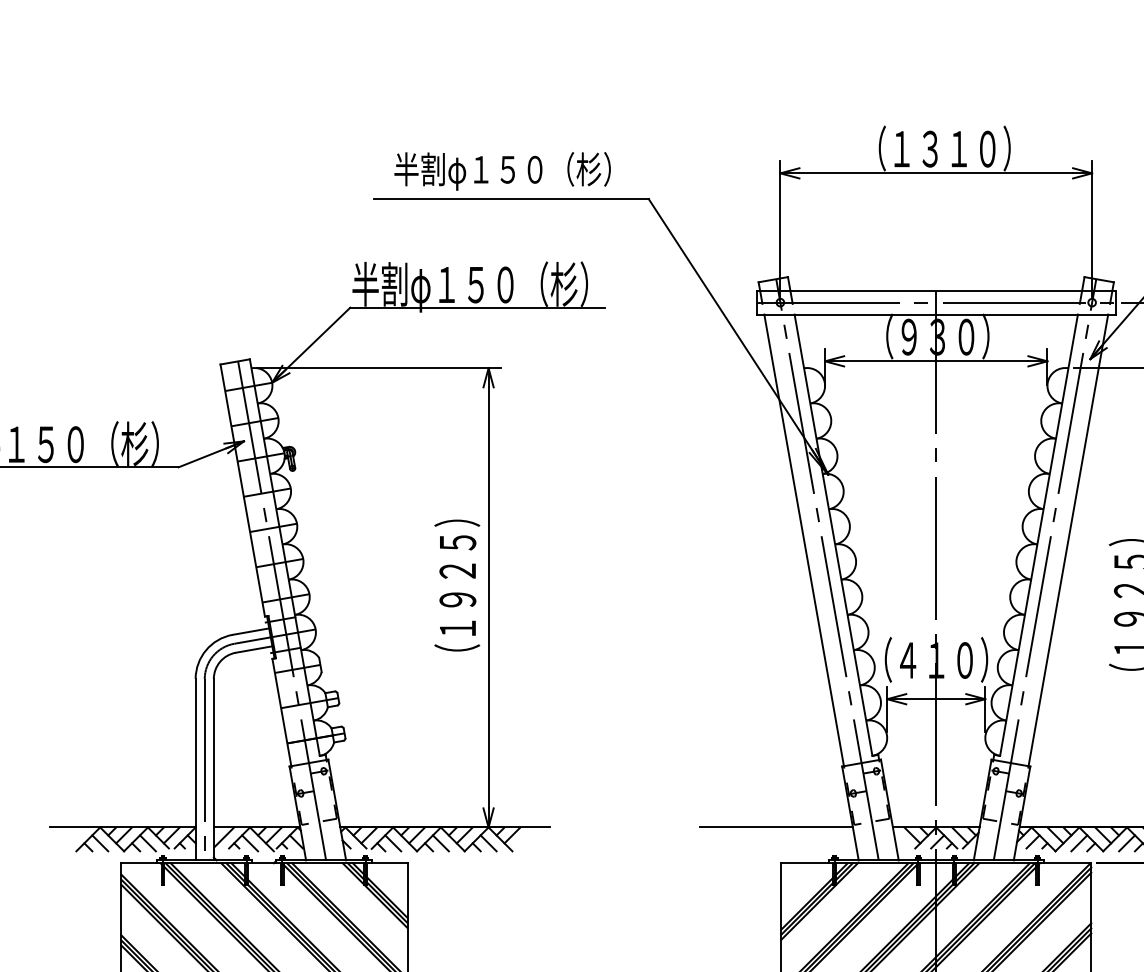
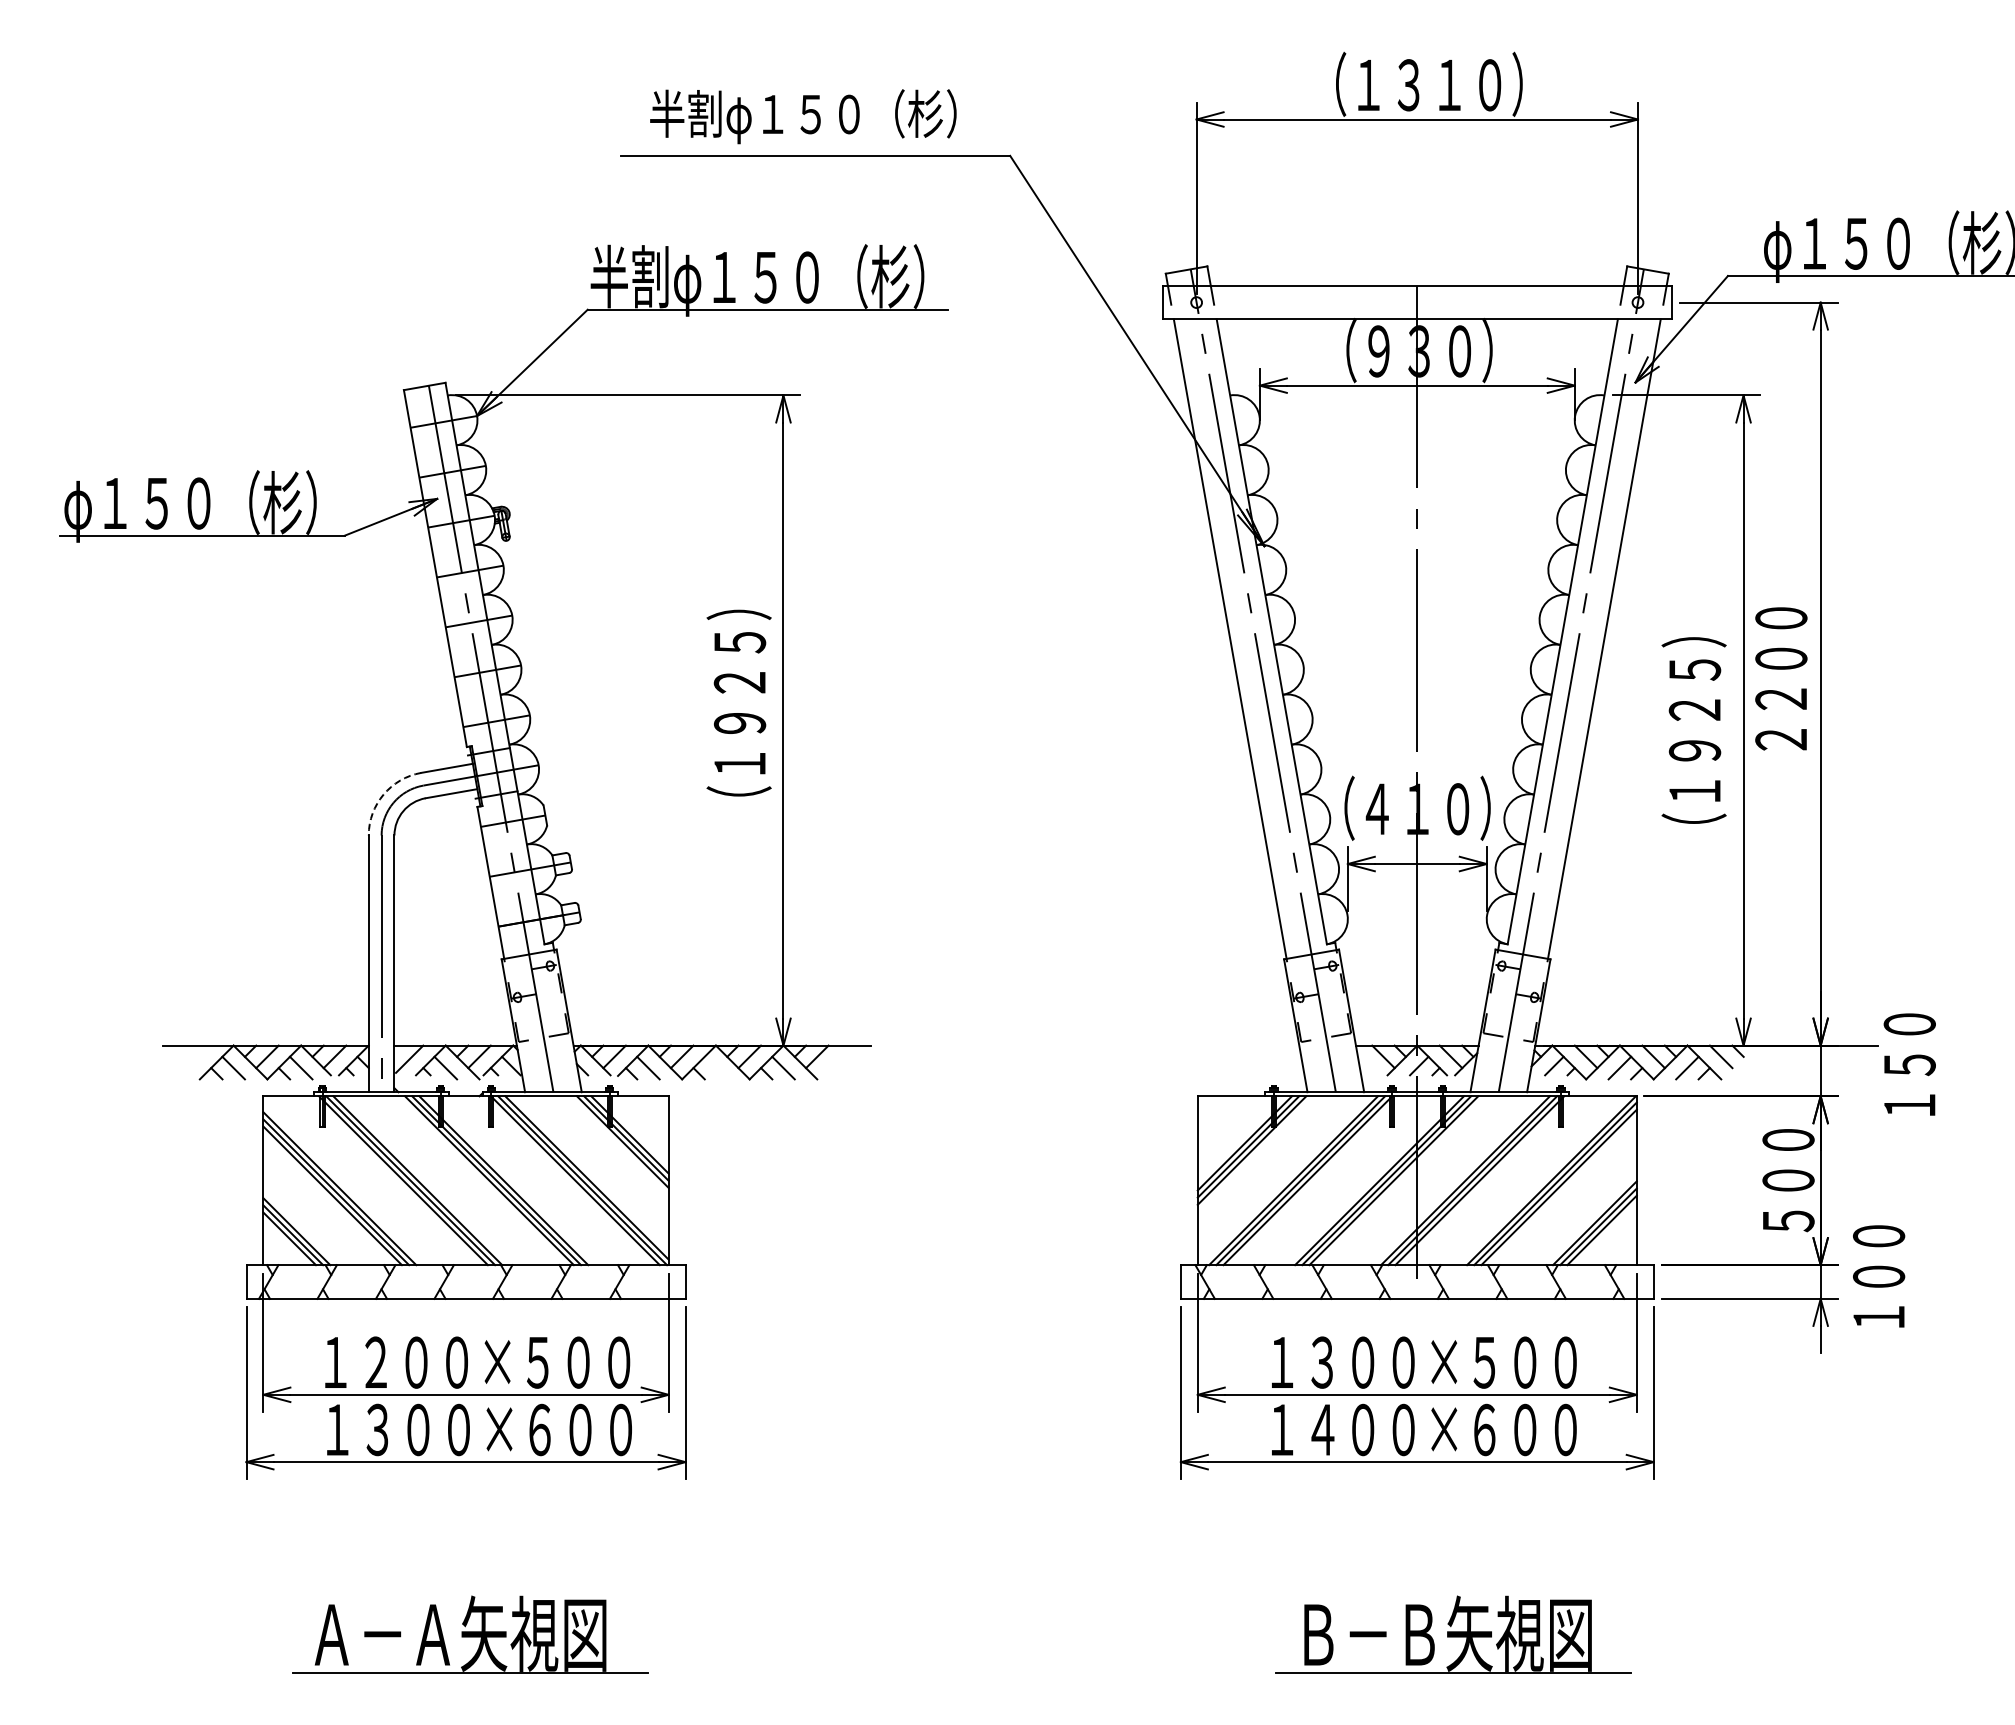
line: (935, 302) -> (1416, 302), removed
arc: (206, 650) -> (383, 794), solid -> dashed
line: (776, 827) -> (1190, 1045), removed
line: (440, 842) -> (715, 1067), removed

